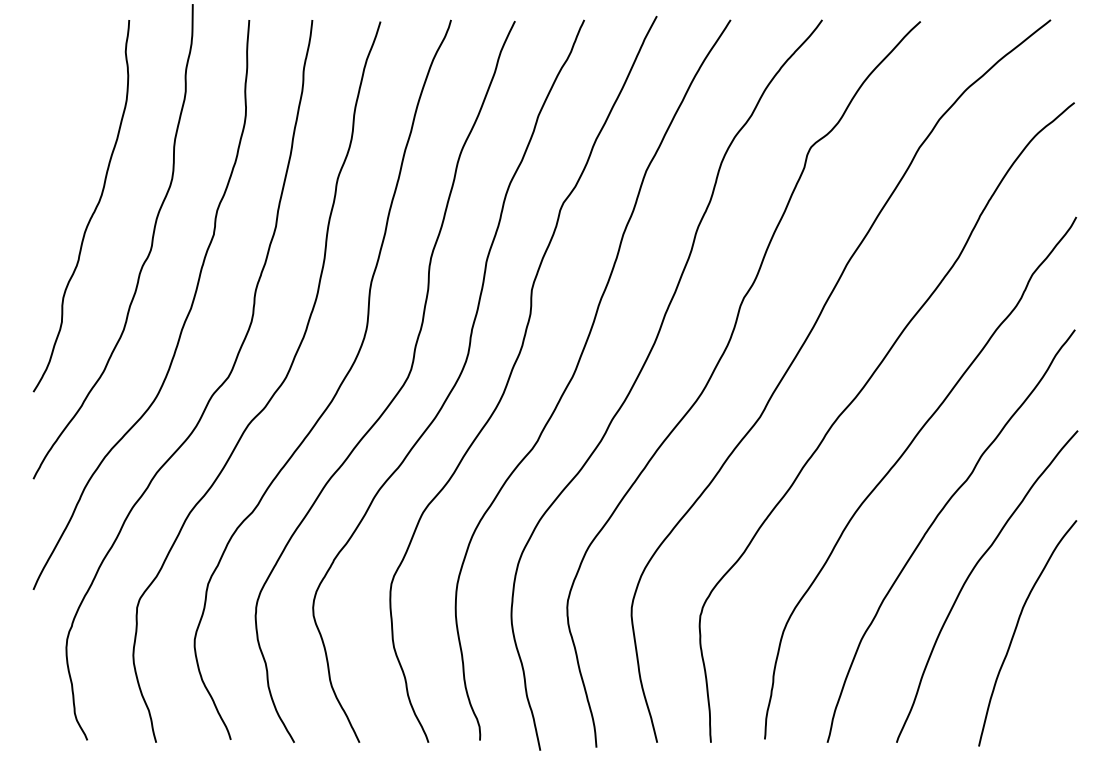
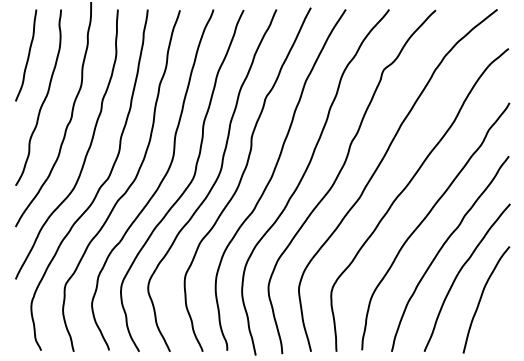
curve: (58, 119) -> (27, 56), added

